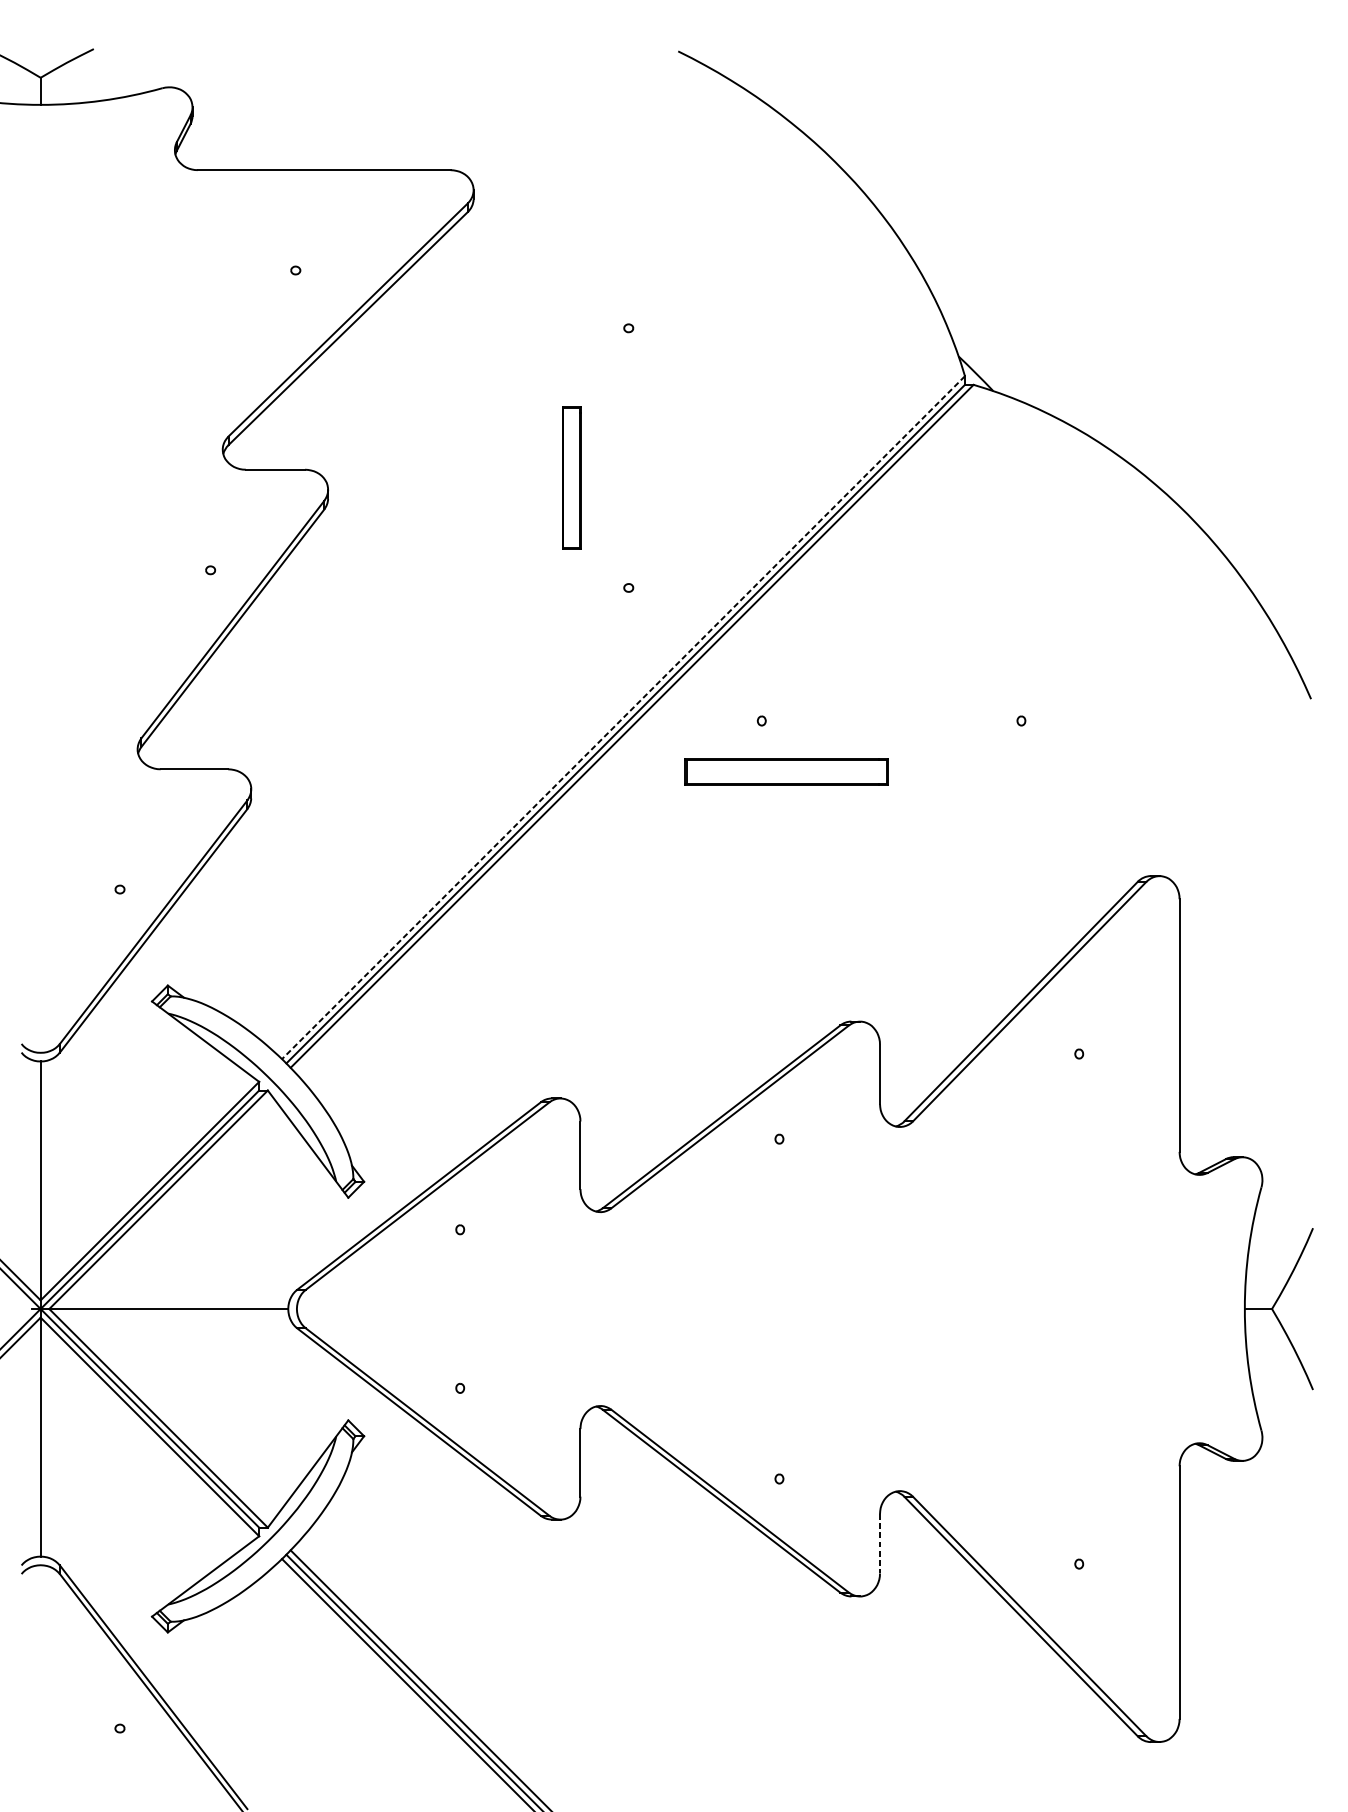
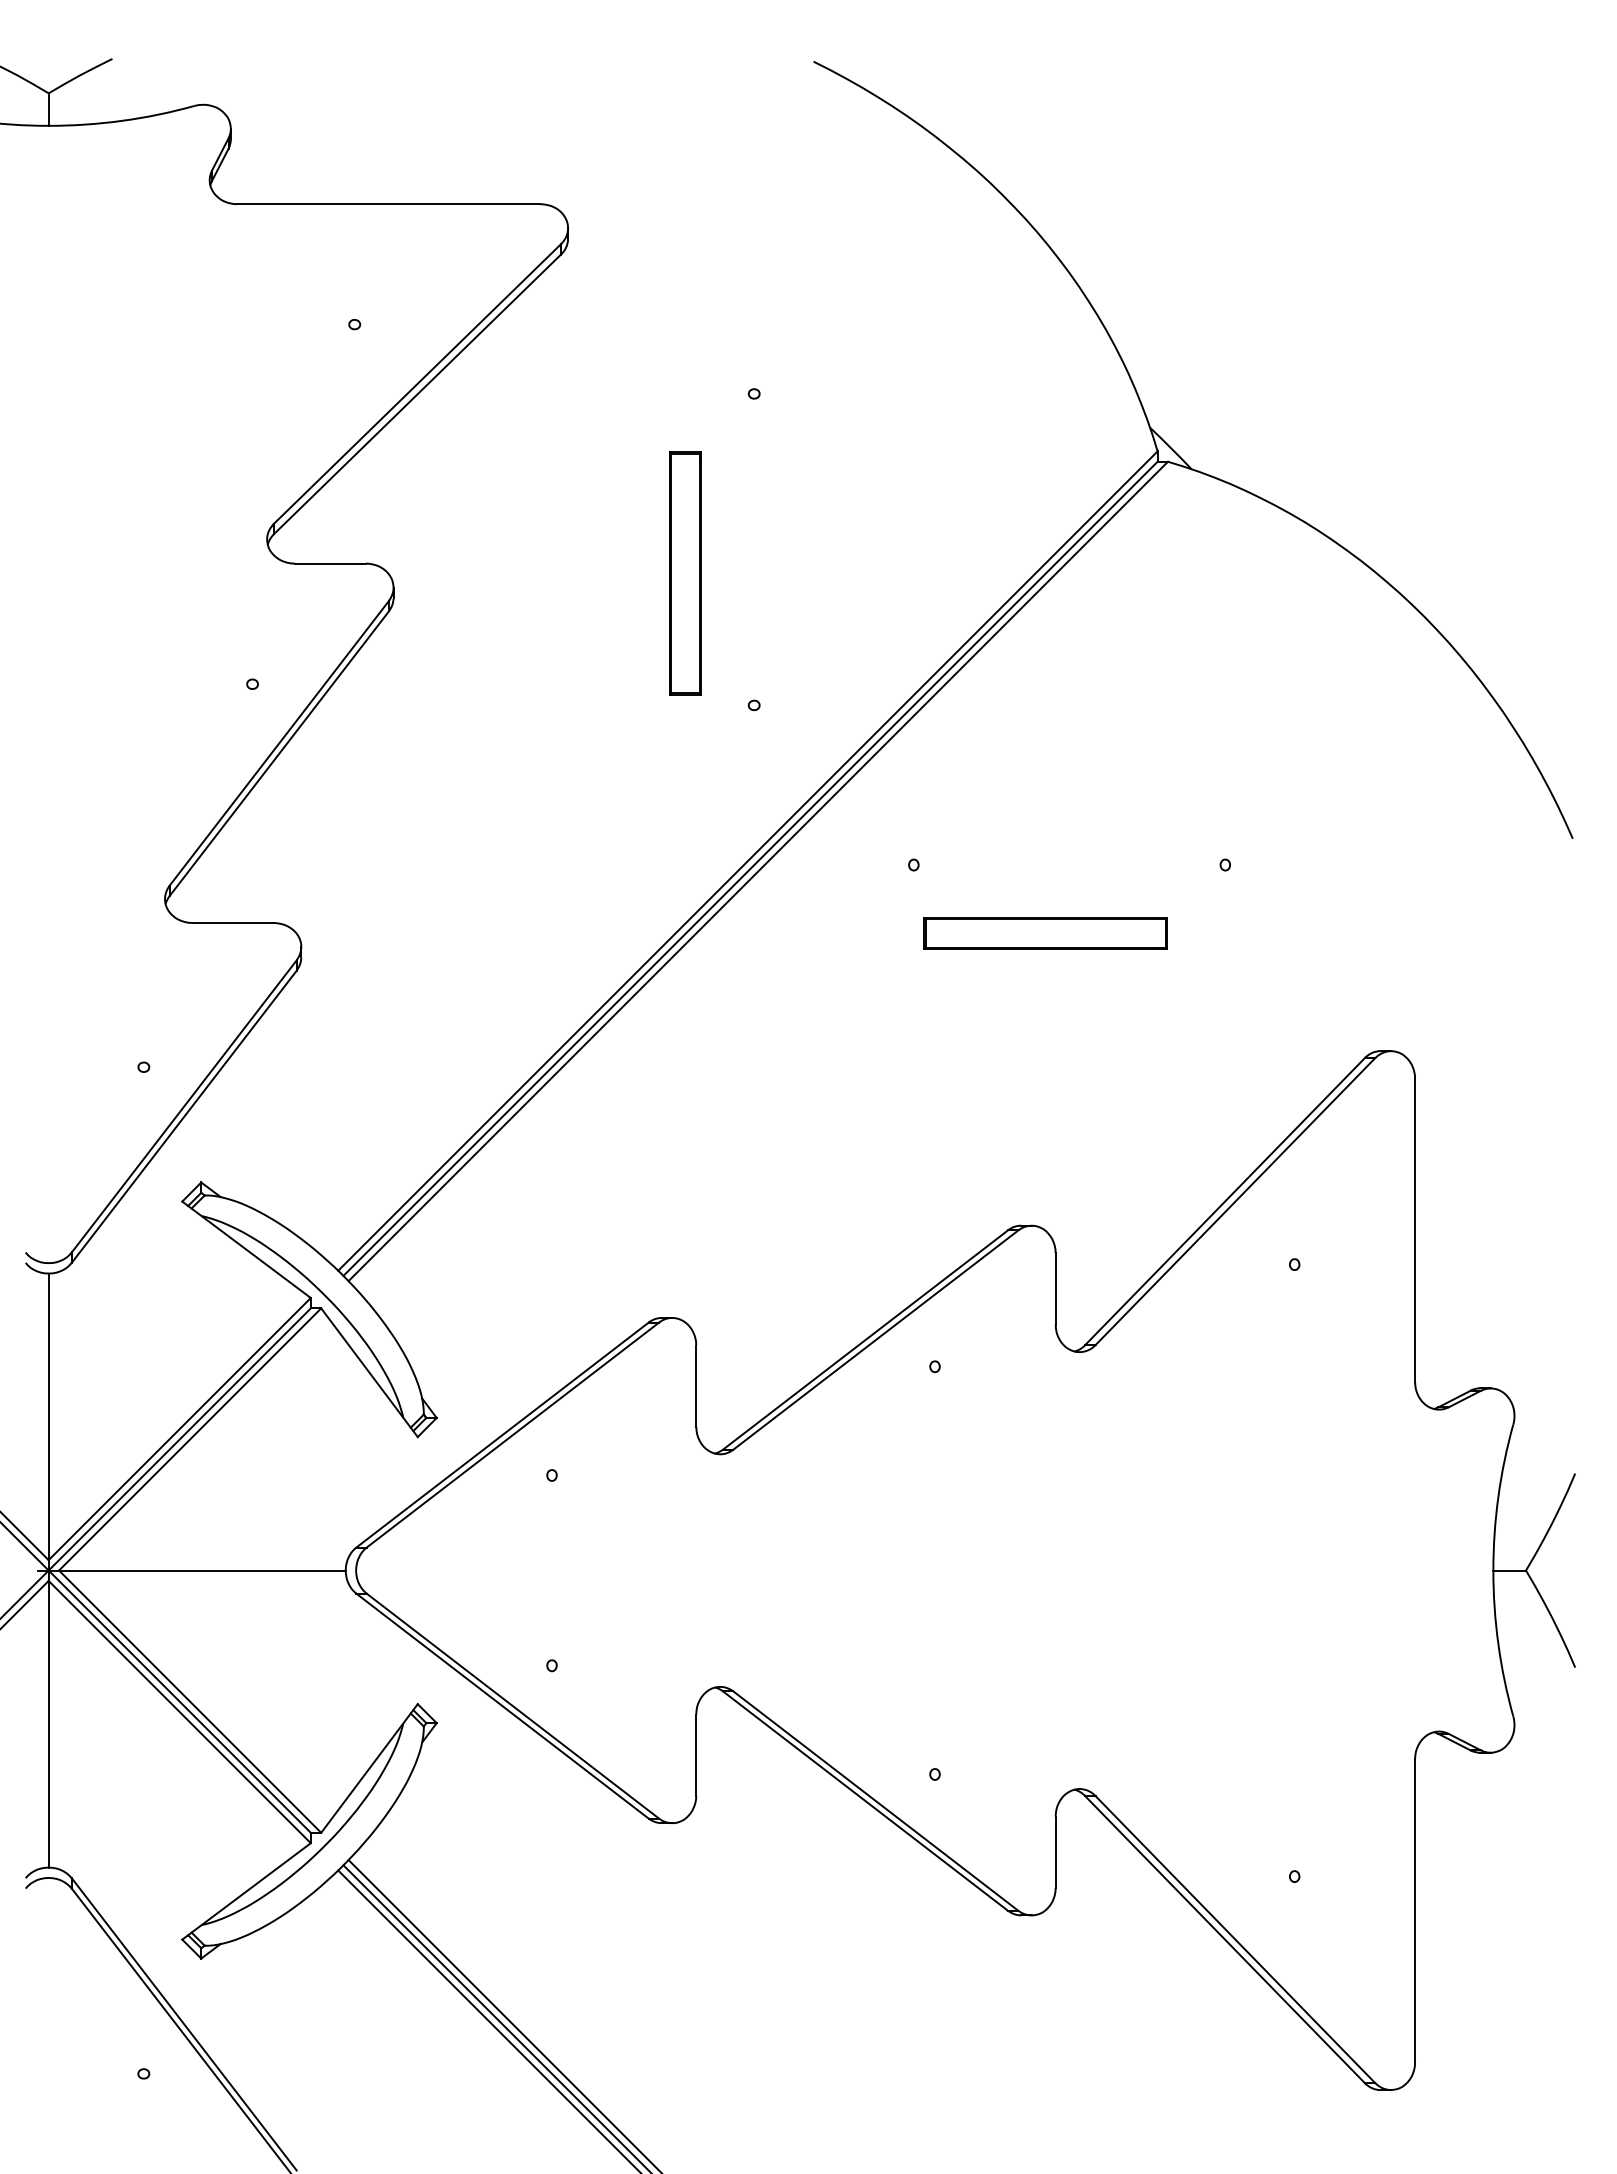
part: (571, 477) -> (685, 573), size x1.43
line: (623, 718) -> (747, 861), dashed -> solid
part: (786, 772) -> (1045, 933), moved
line: (879, 1544) -> (1055, 1852), dashed -> solid

